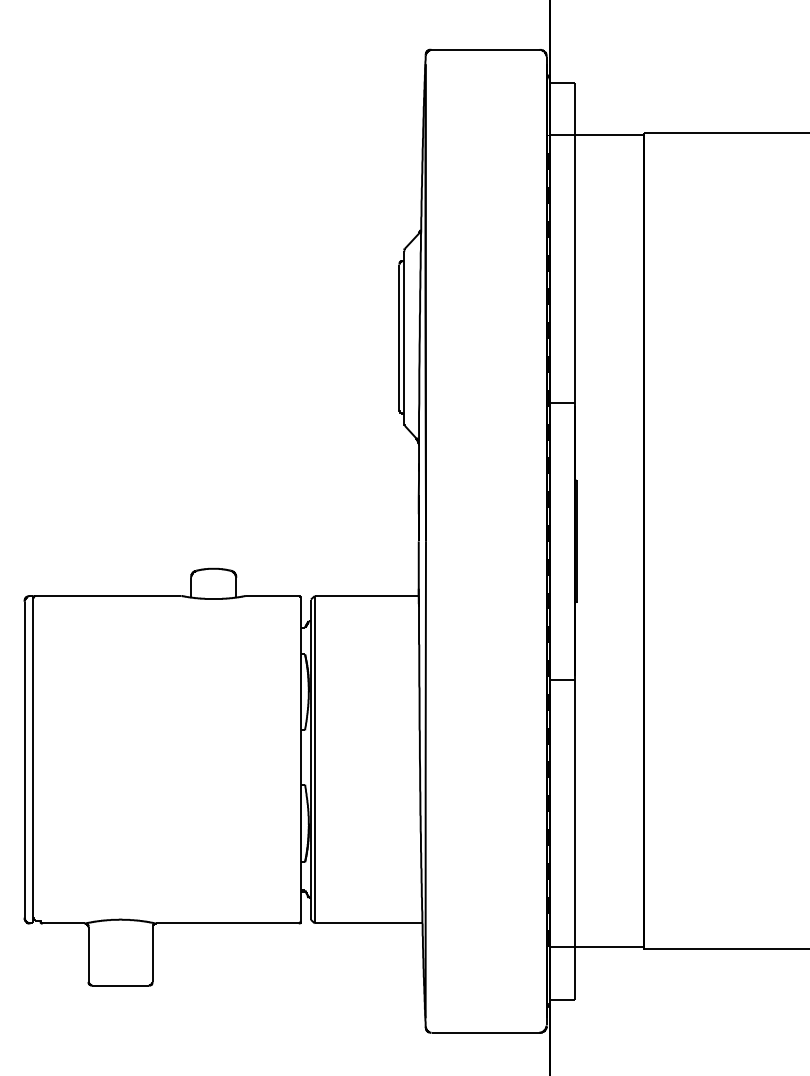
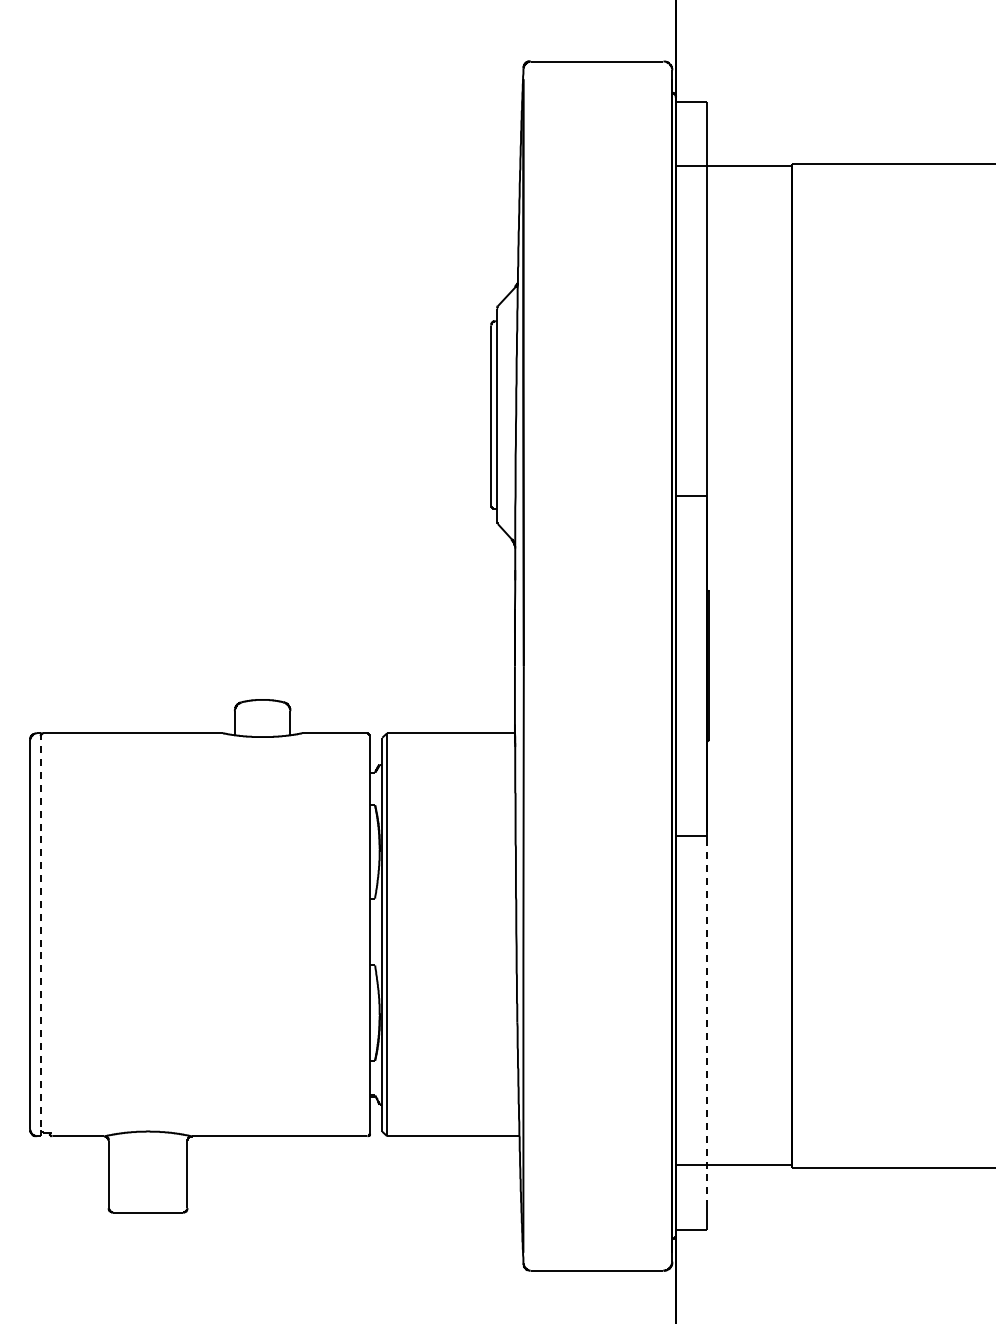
line: (33, 760) -> (40, 935), solid -> dashed
line: (575, 831) -> (707, 1022), solid -> dashed

